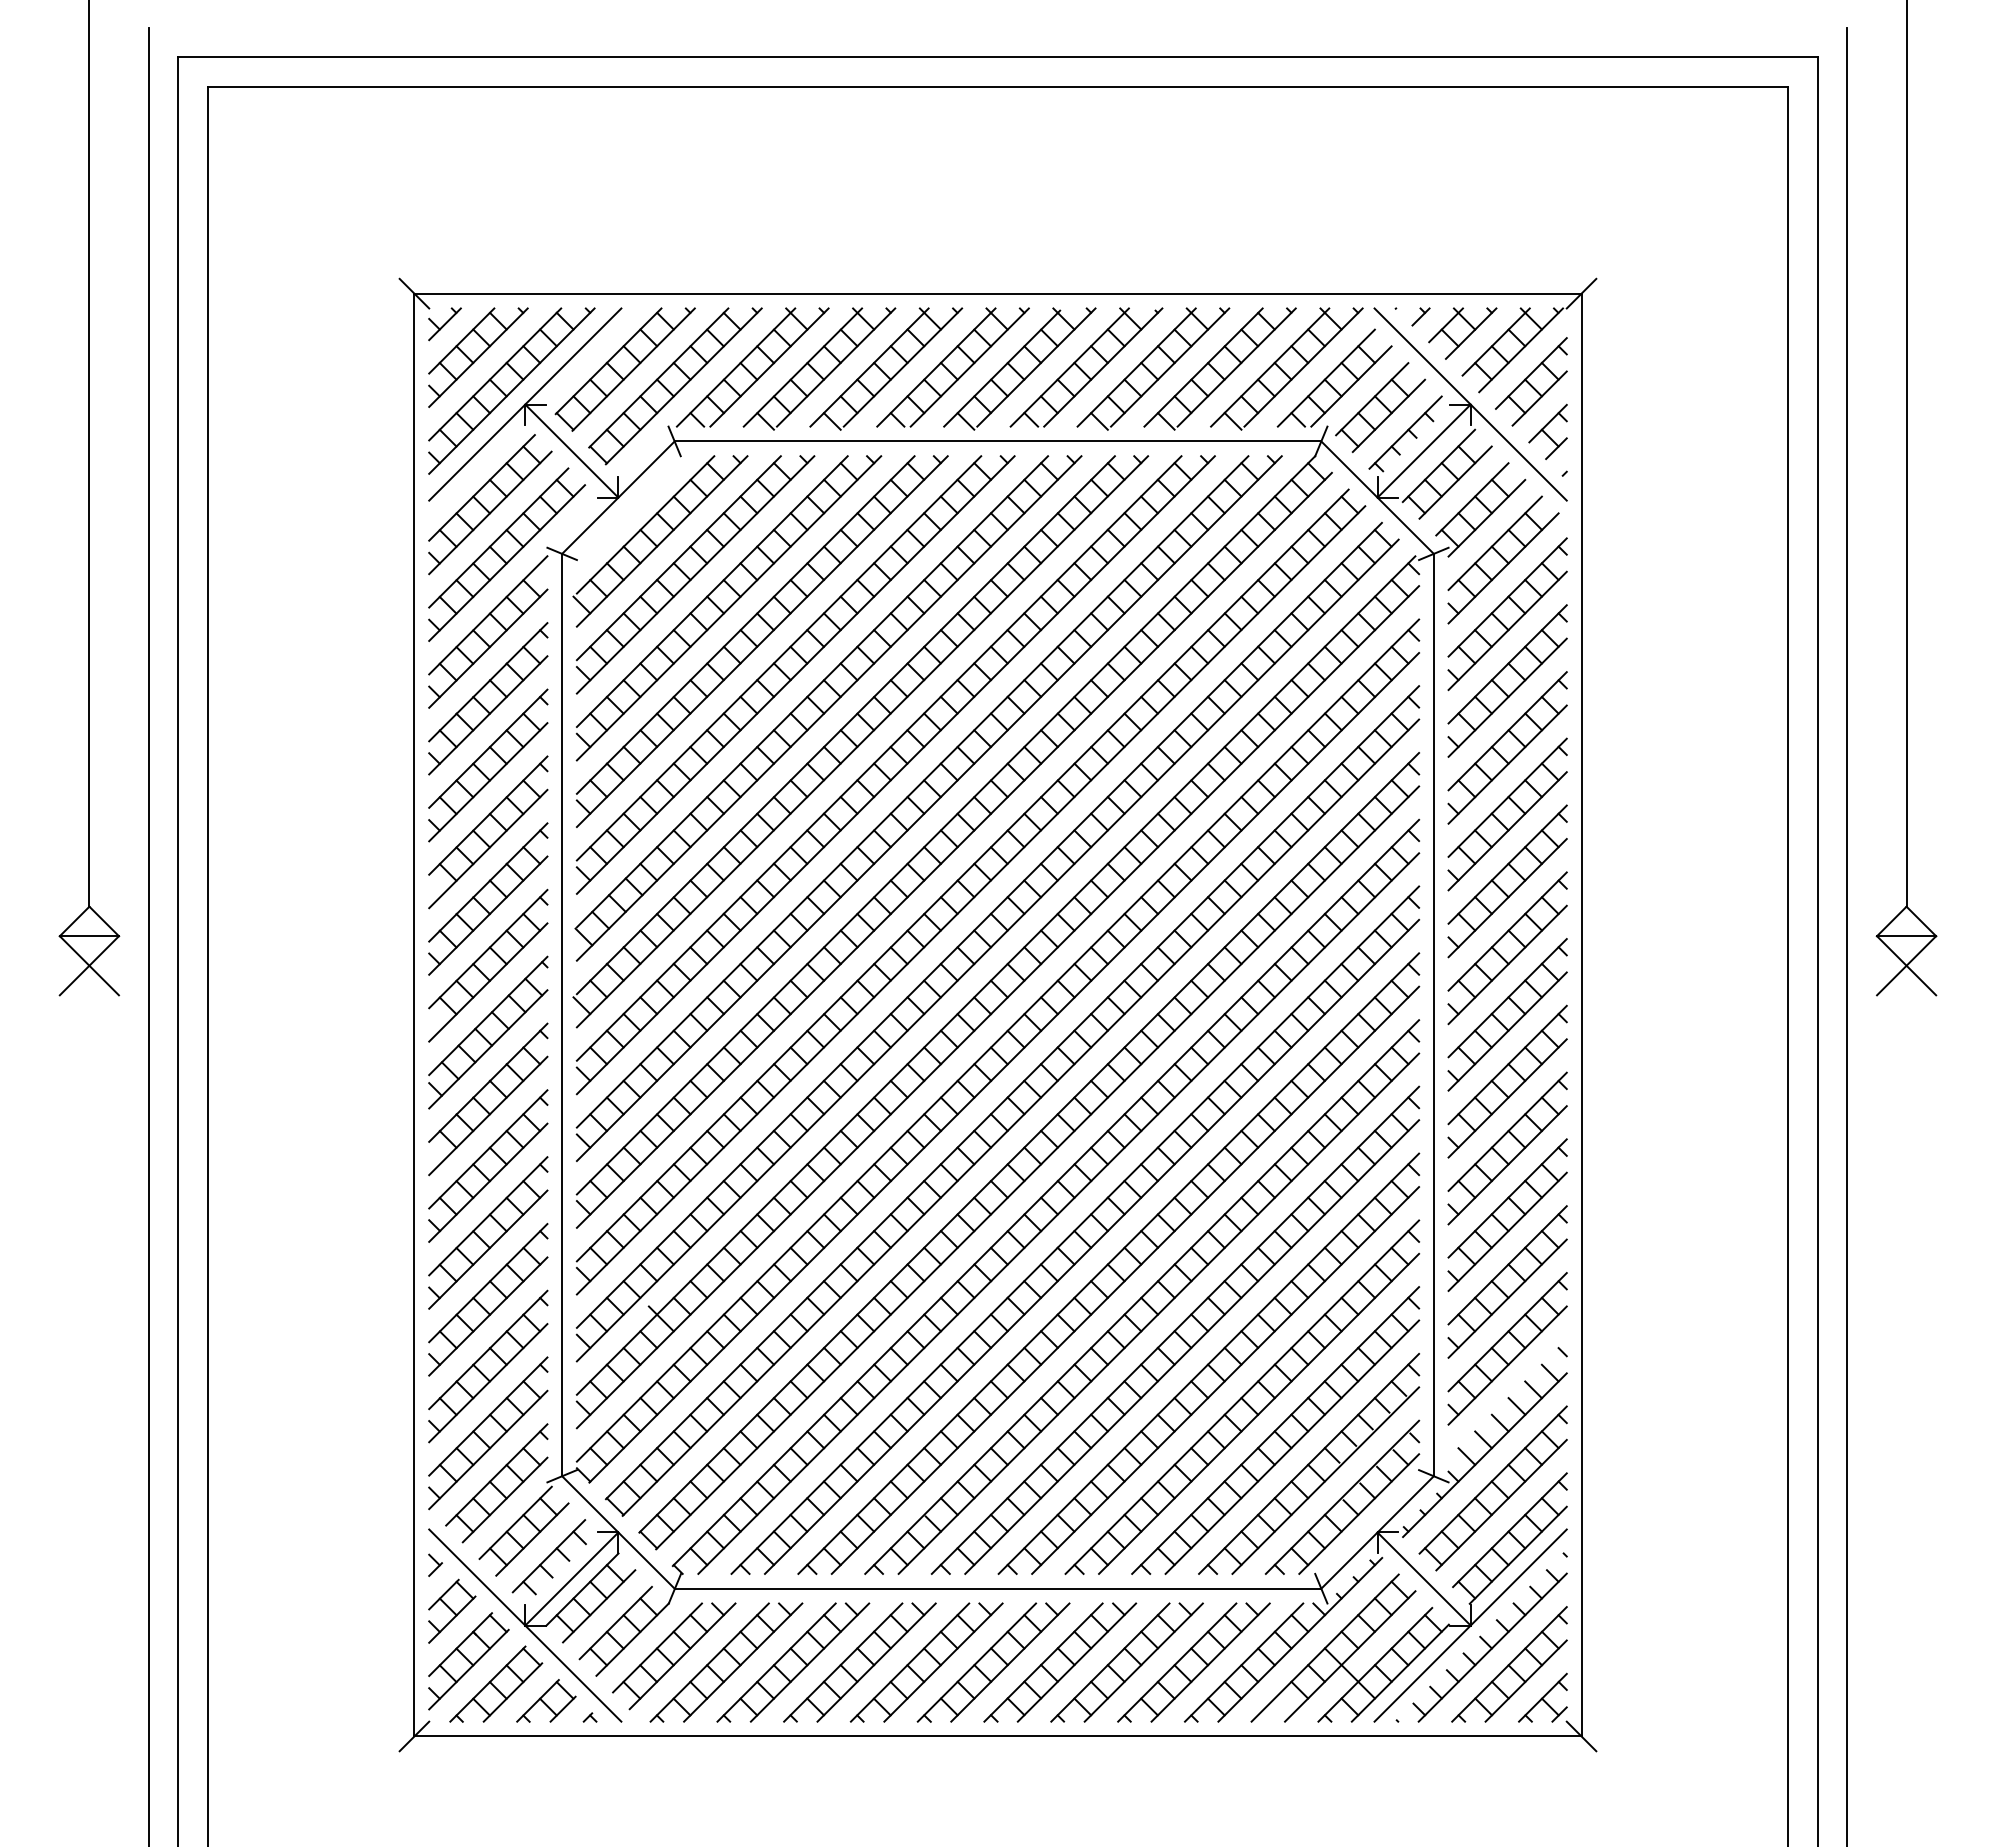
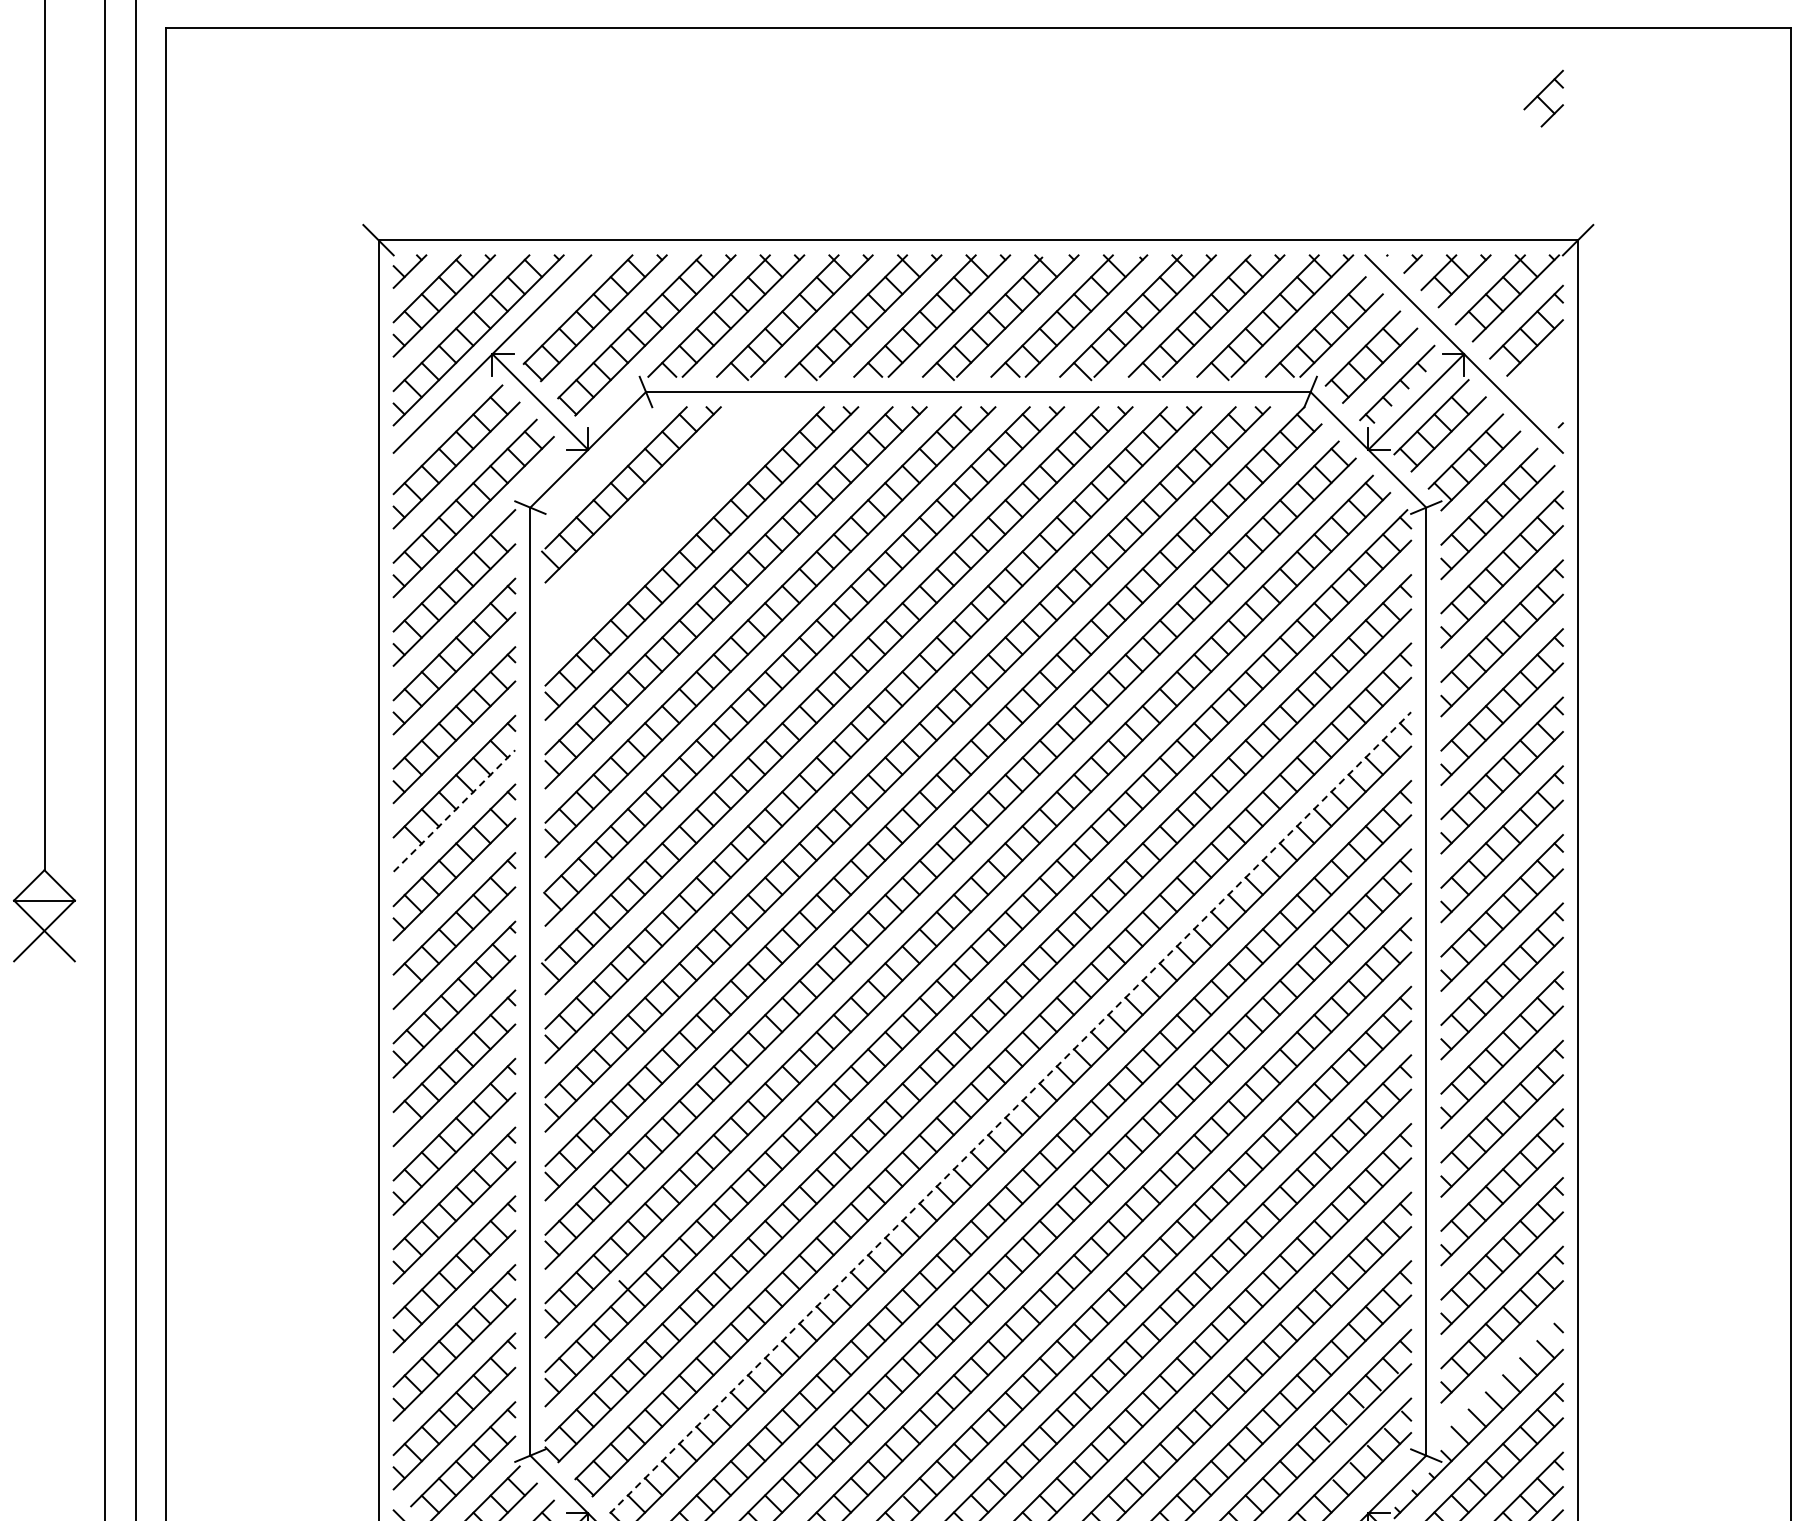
part: (1547, 431) -> (1543, 98), moved
part: (695, 574) -> (667, 528), removed
line: (488, 849) -> (454, 811), solid -> dashed
line: (1029, 1142) -> (1010, 1112), solid -> dashed

